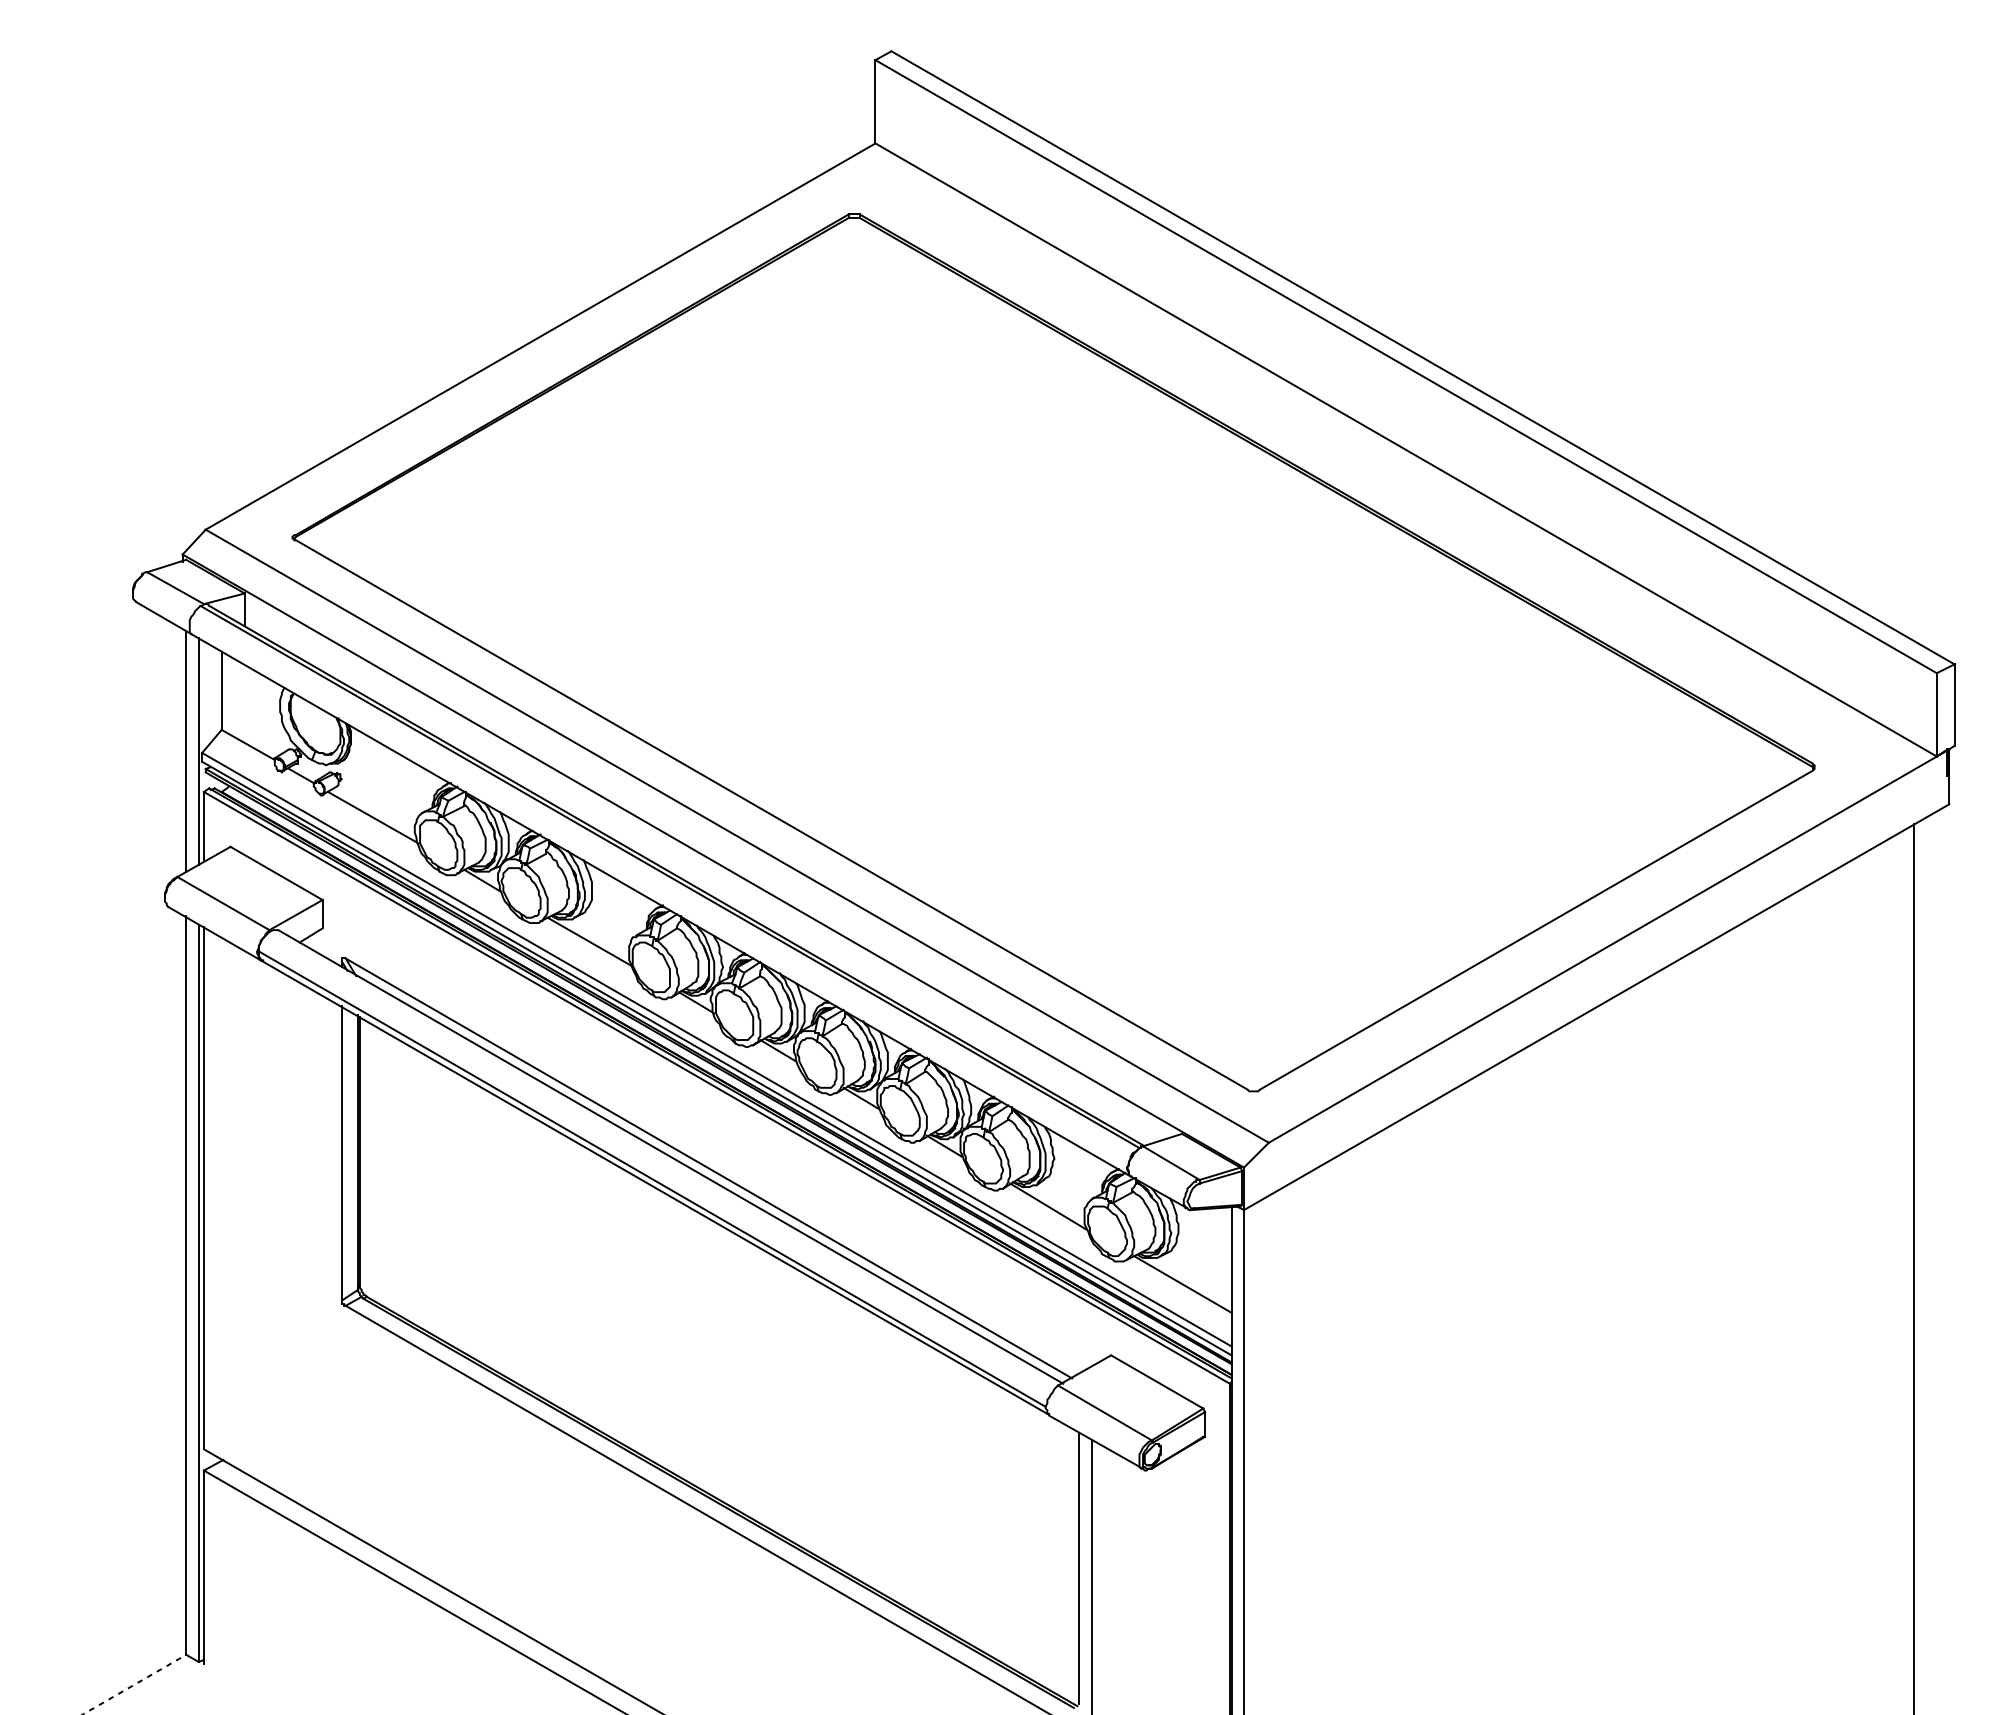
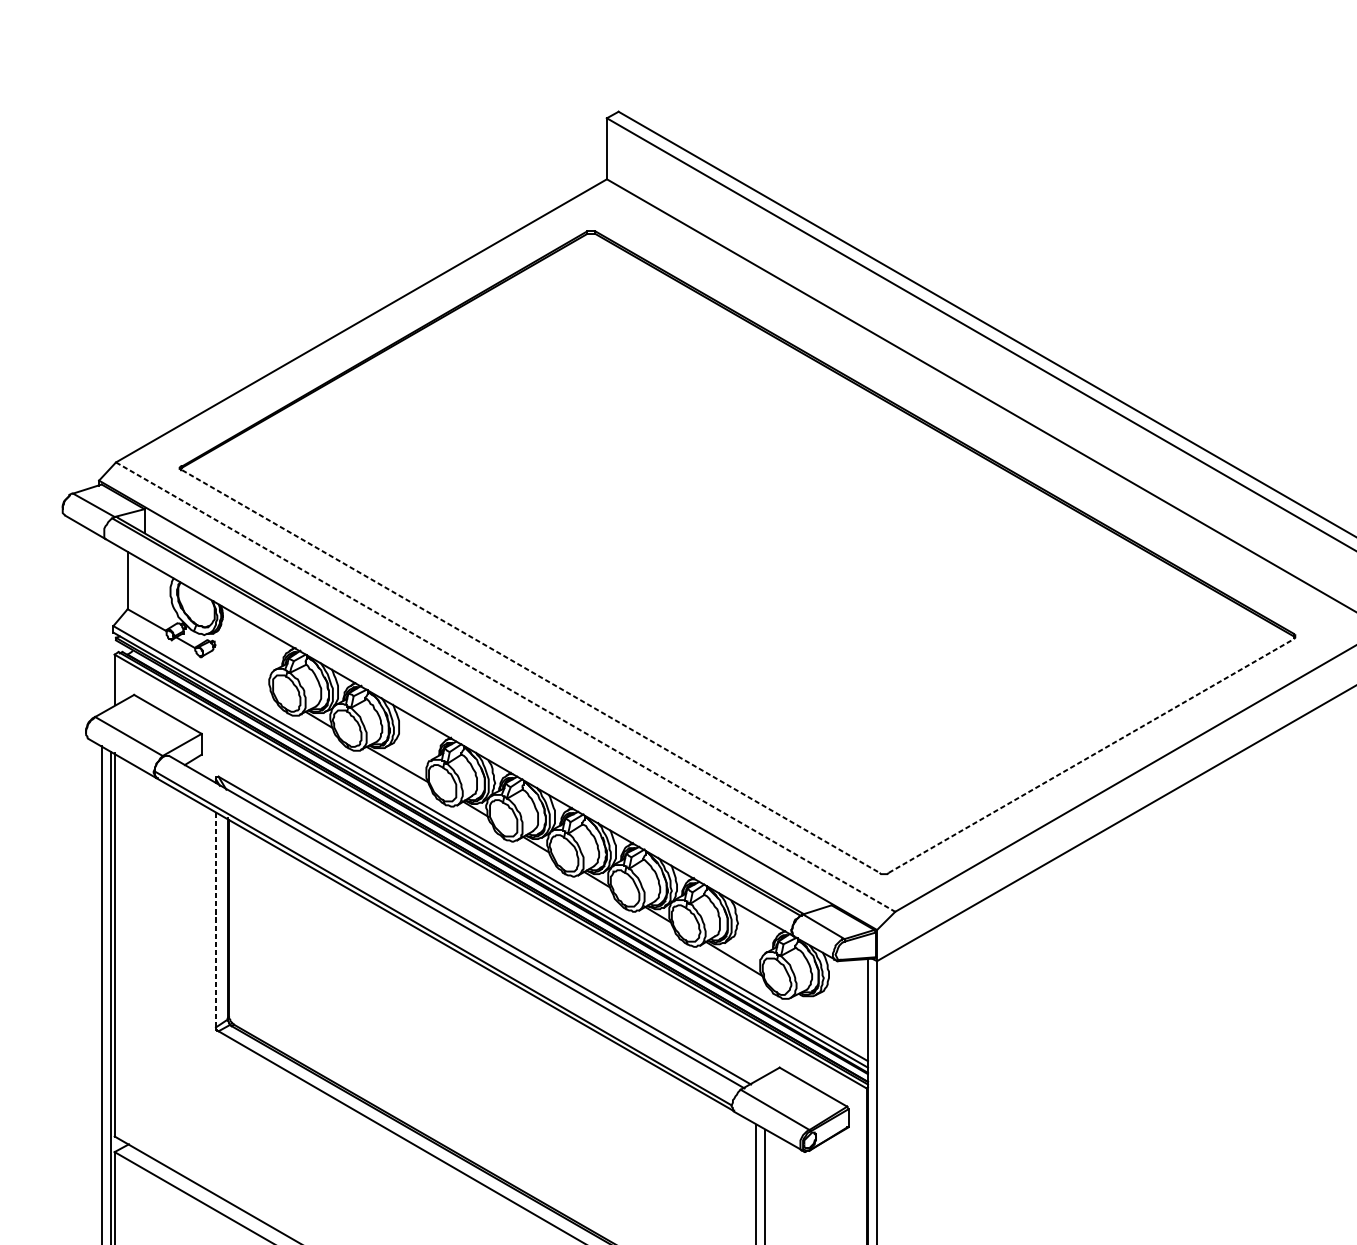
line: (186, 750) -> (101, 624), removed
line: (198, 750) -> (110, 624), removed
line: (772, 815) -> (531, 671), solid -> dashed
line: (372, 817) -> (238, 673), removed
line: (737, 836) -> (505, 687), solid -> dashed
line: (1536, 929) -> (1091, 755), solid -> dashed
line: (342, 1152) -> (216, 918), solid -> dashed
line: (1182, 1284) -> (831, 1015), removed

